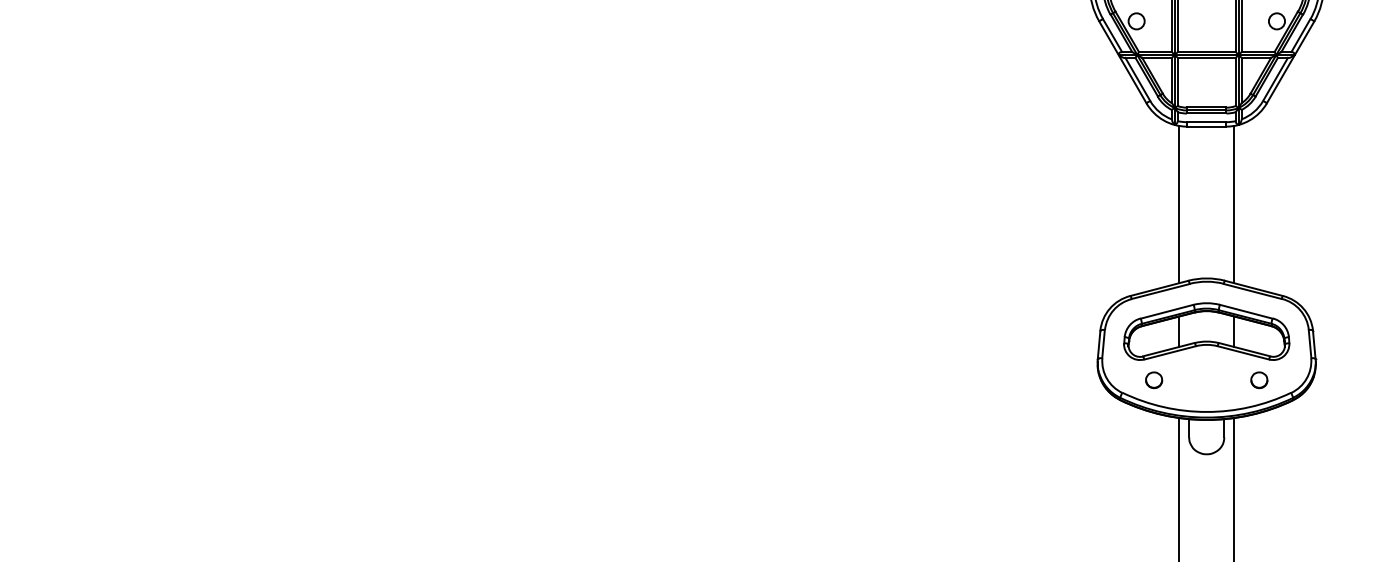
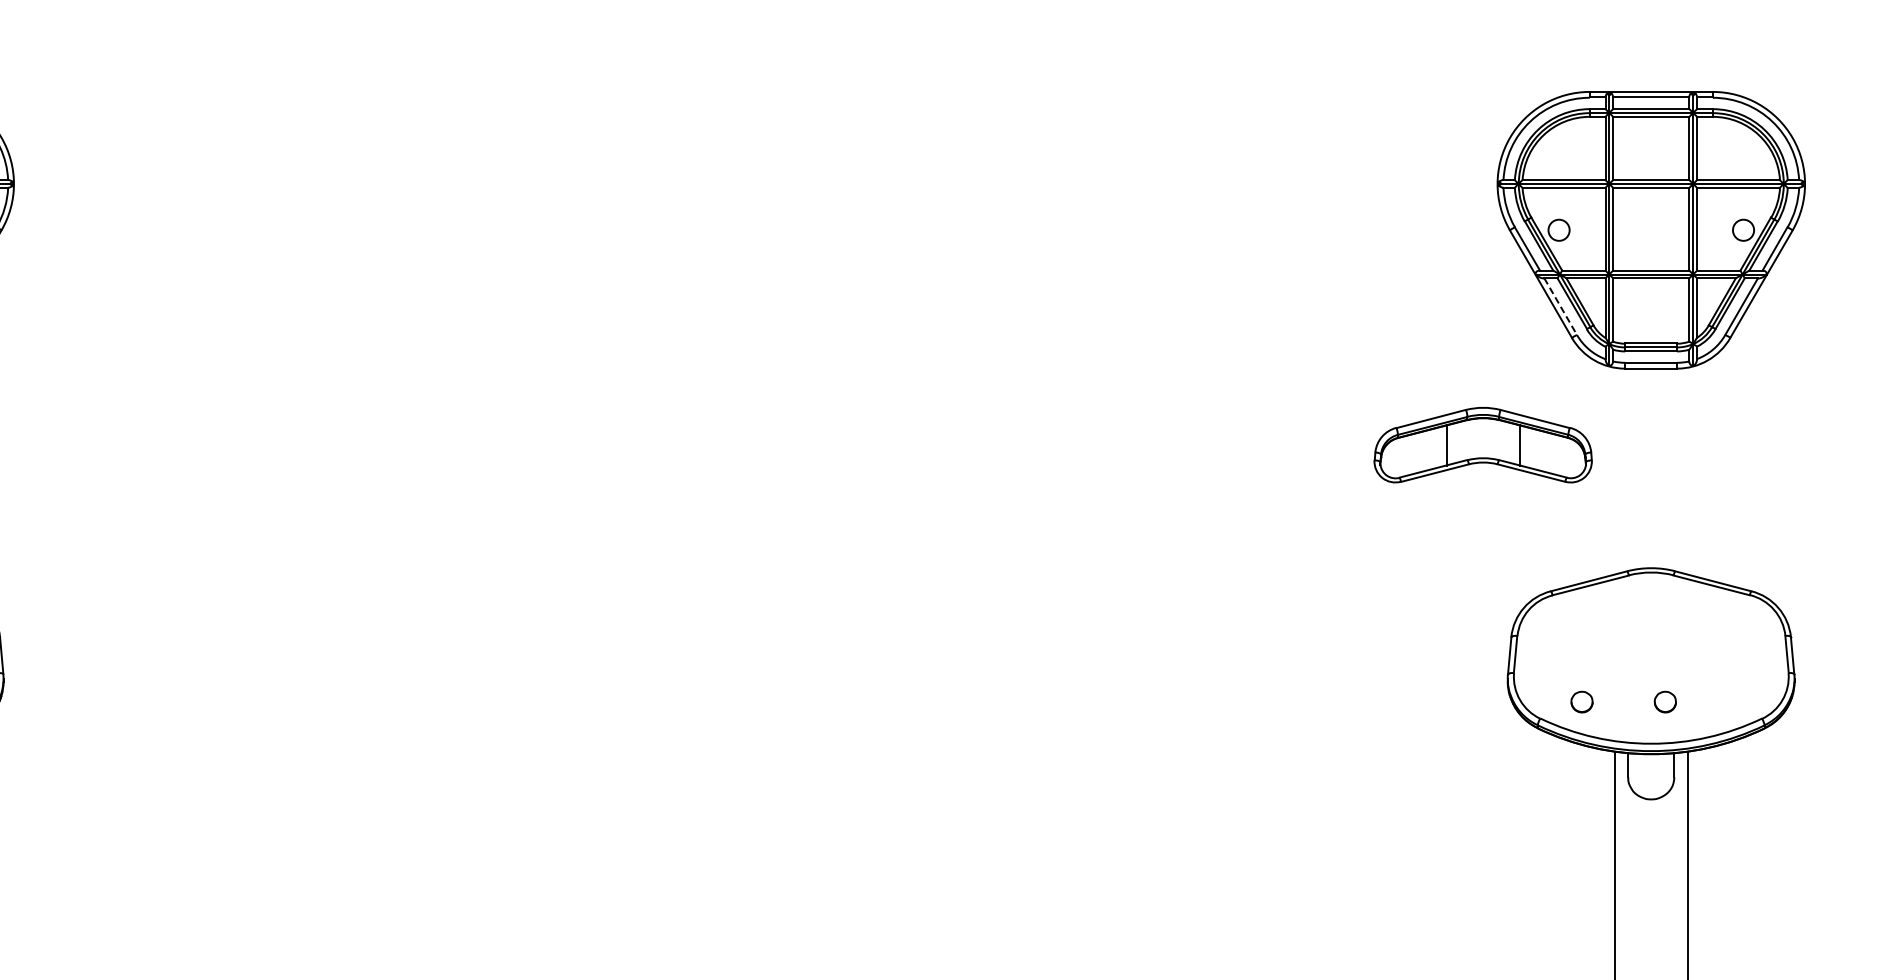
line: (1137, 79) -> (1560, 306), solid -> dashed
line: (1178, 204) -> (1614, 470), removed
line: (1234, 204) -> (1687, 470), removed
part: (1206, 331) -> (1482, 445), moved
part: (1258, 379) -> (1664, 701), moved

